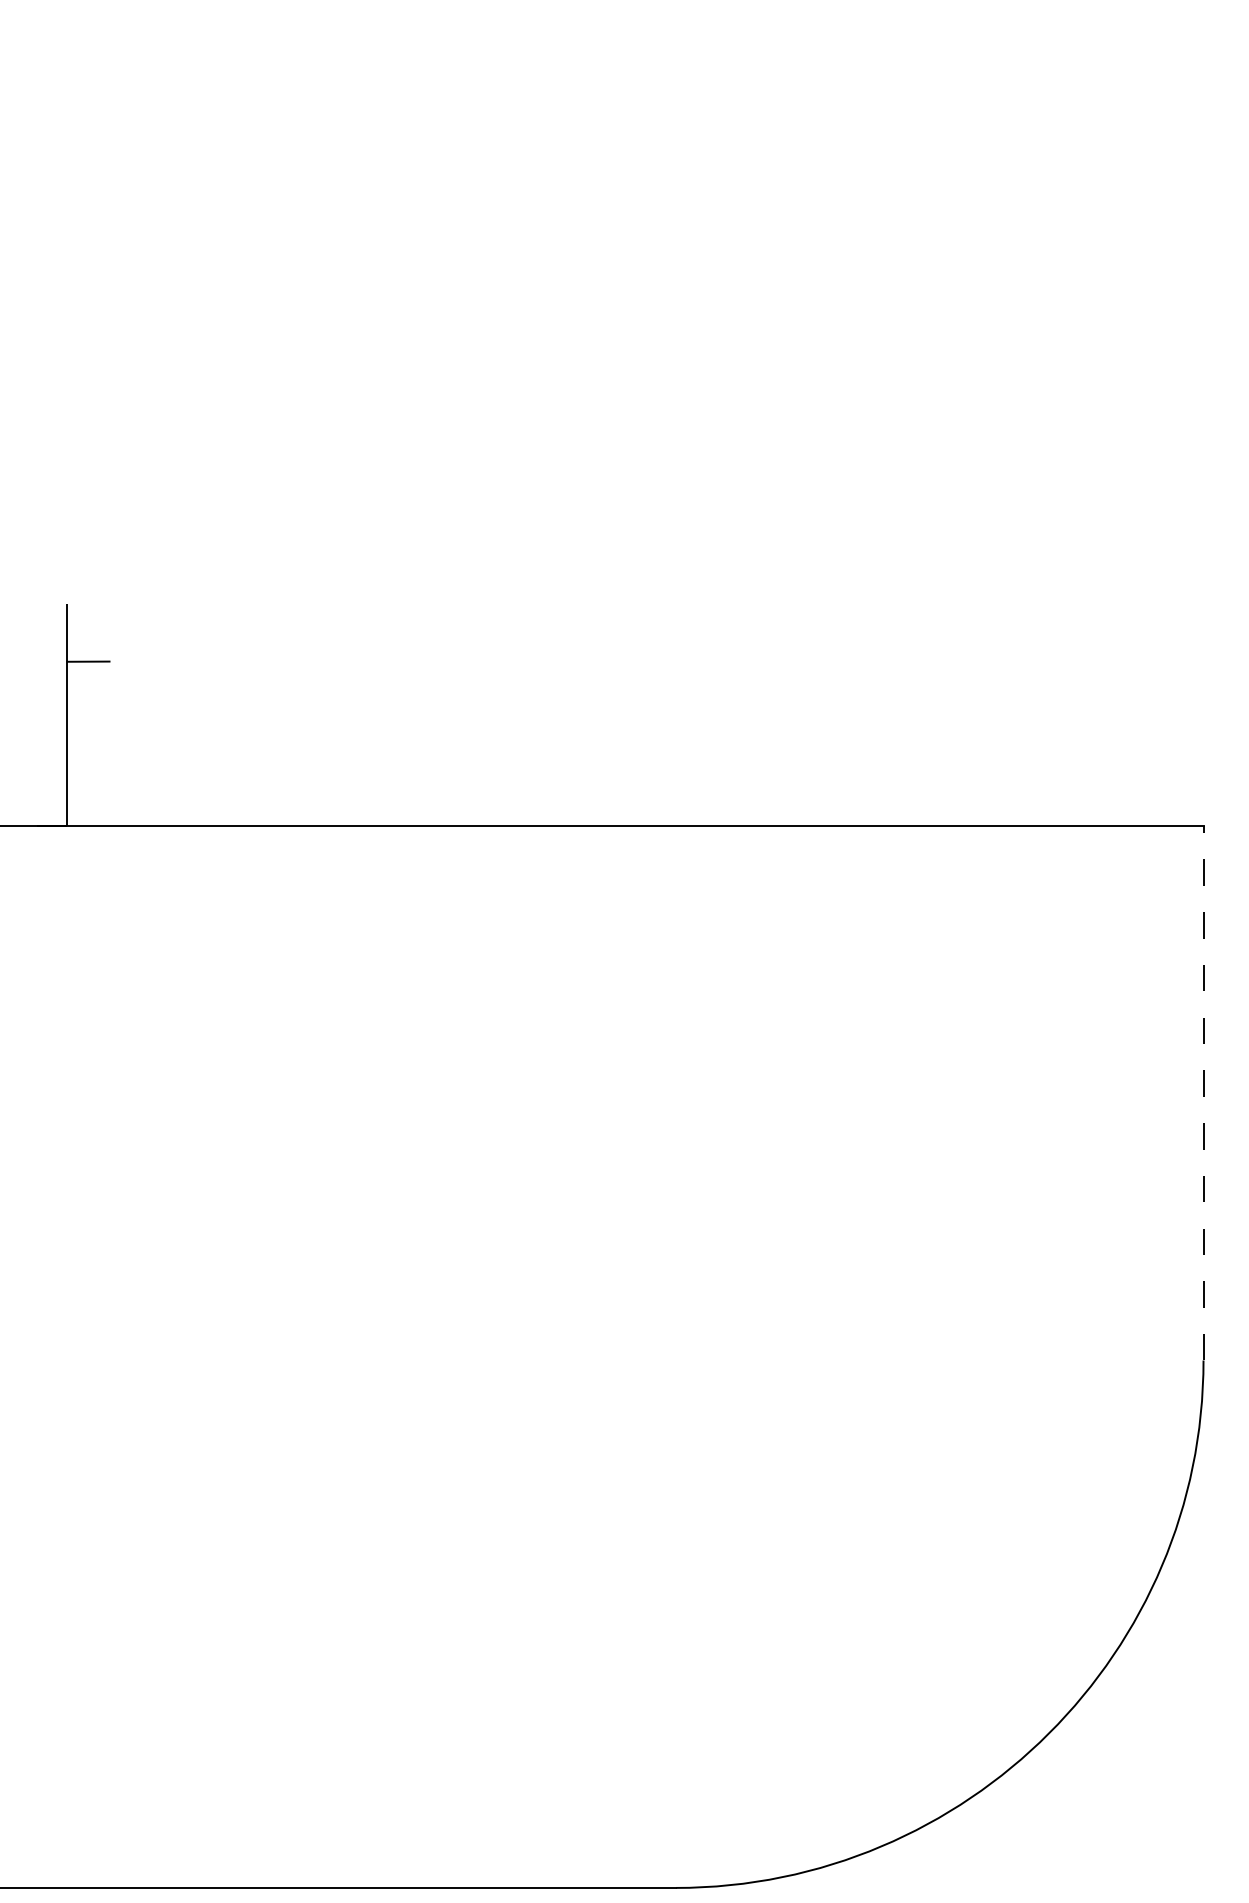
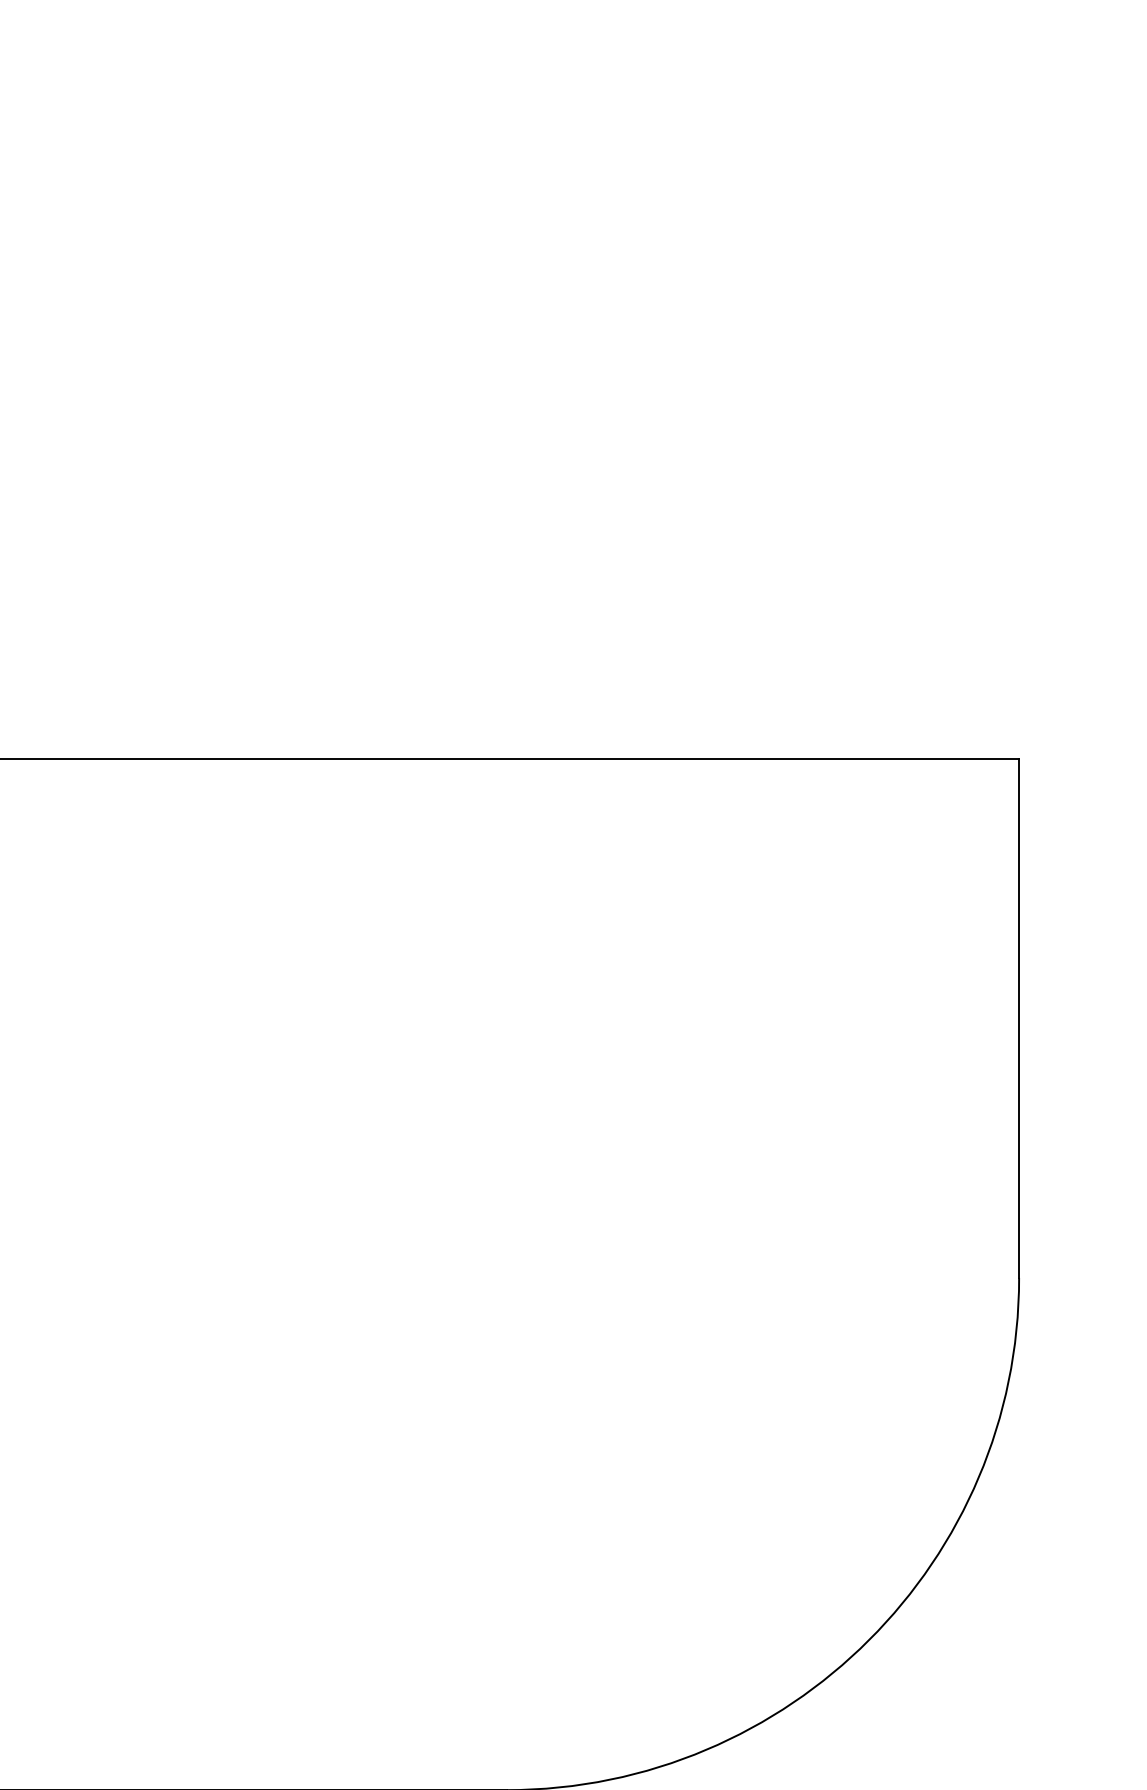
line: (1203, 1092) -> (1019, 1017), dashed -> solid

